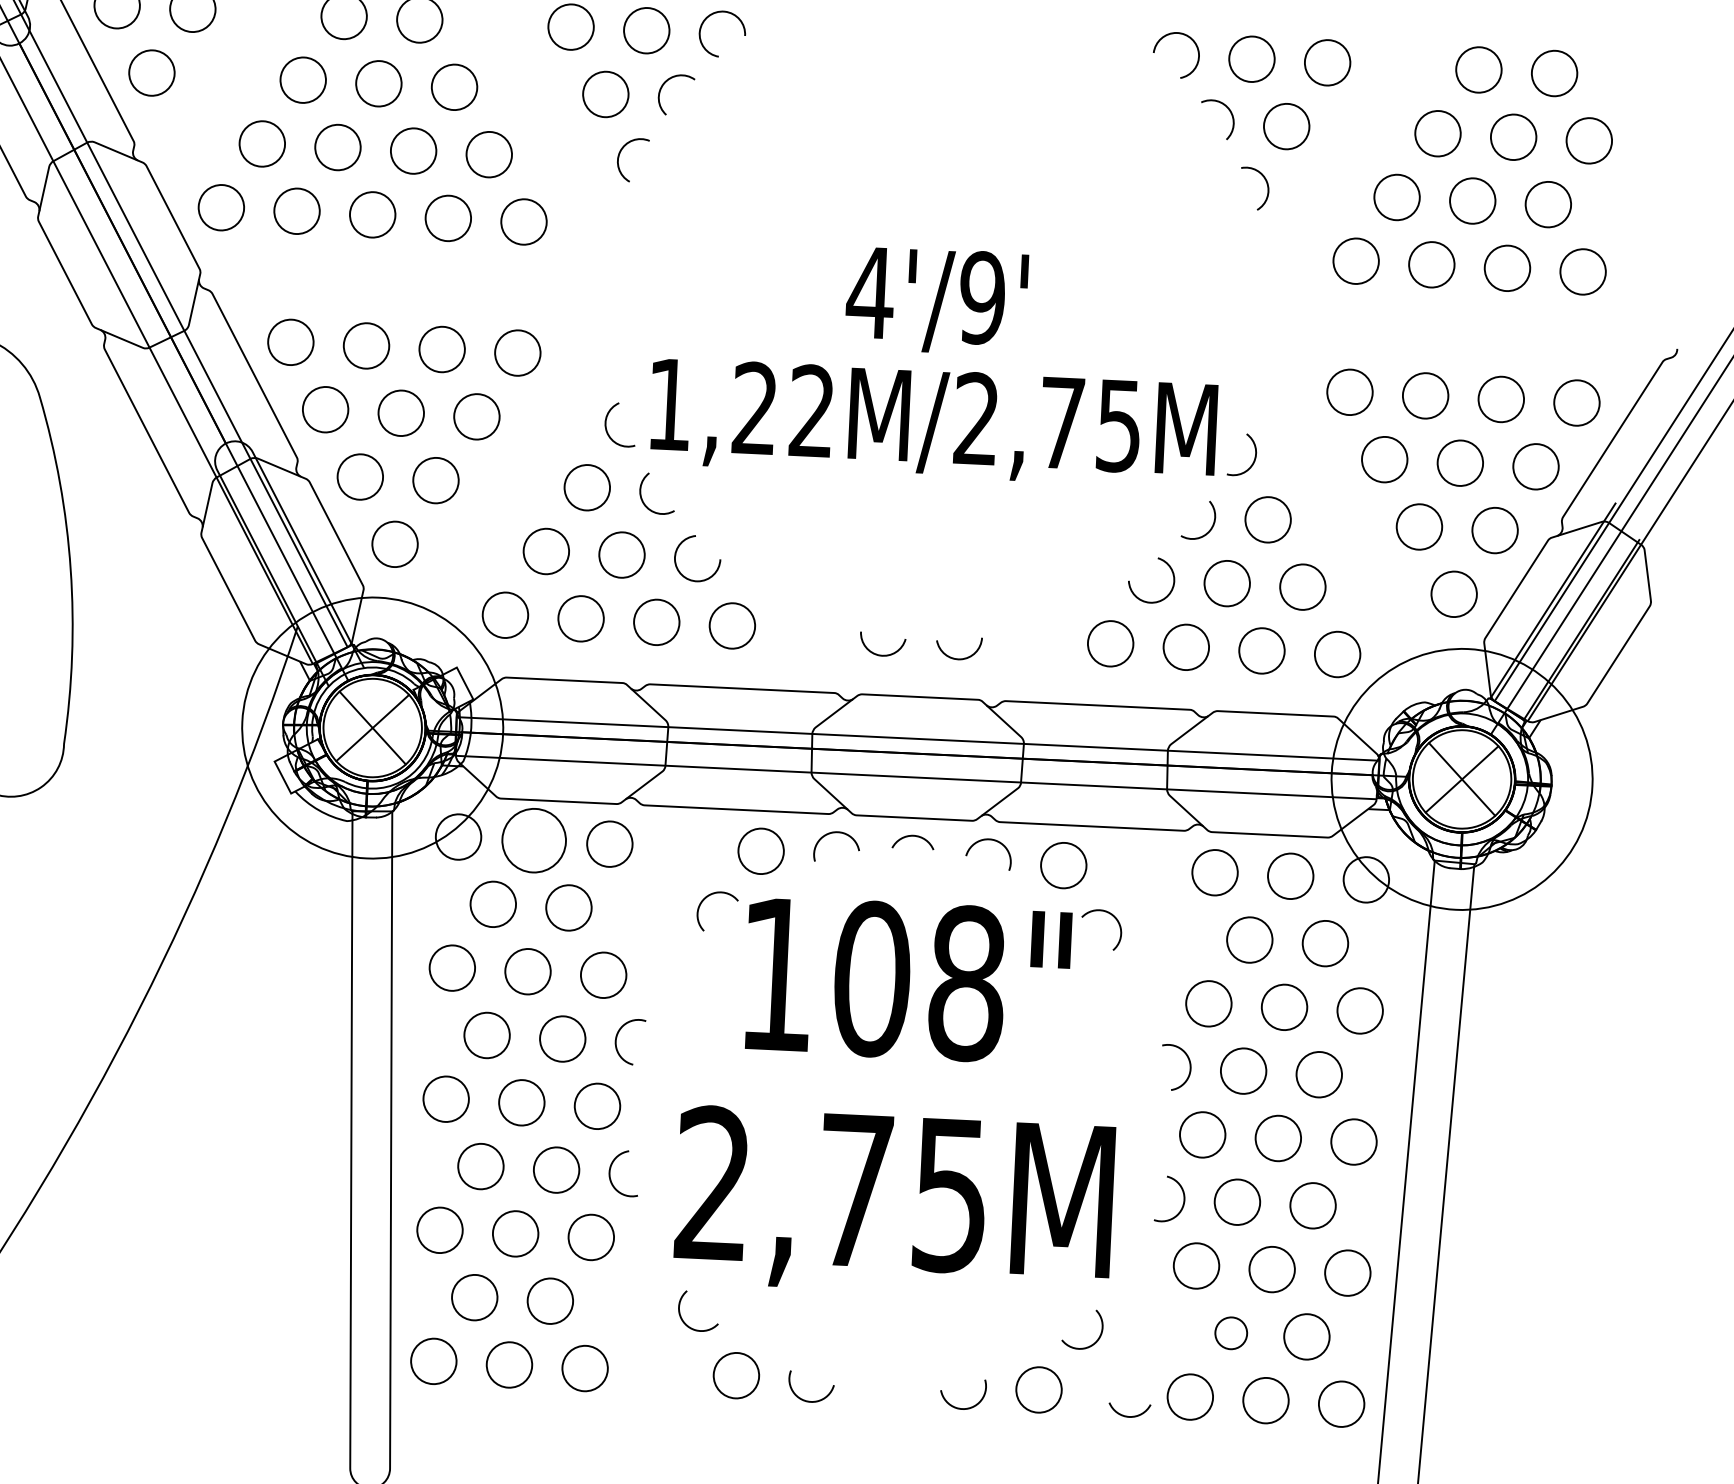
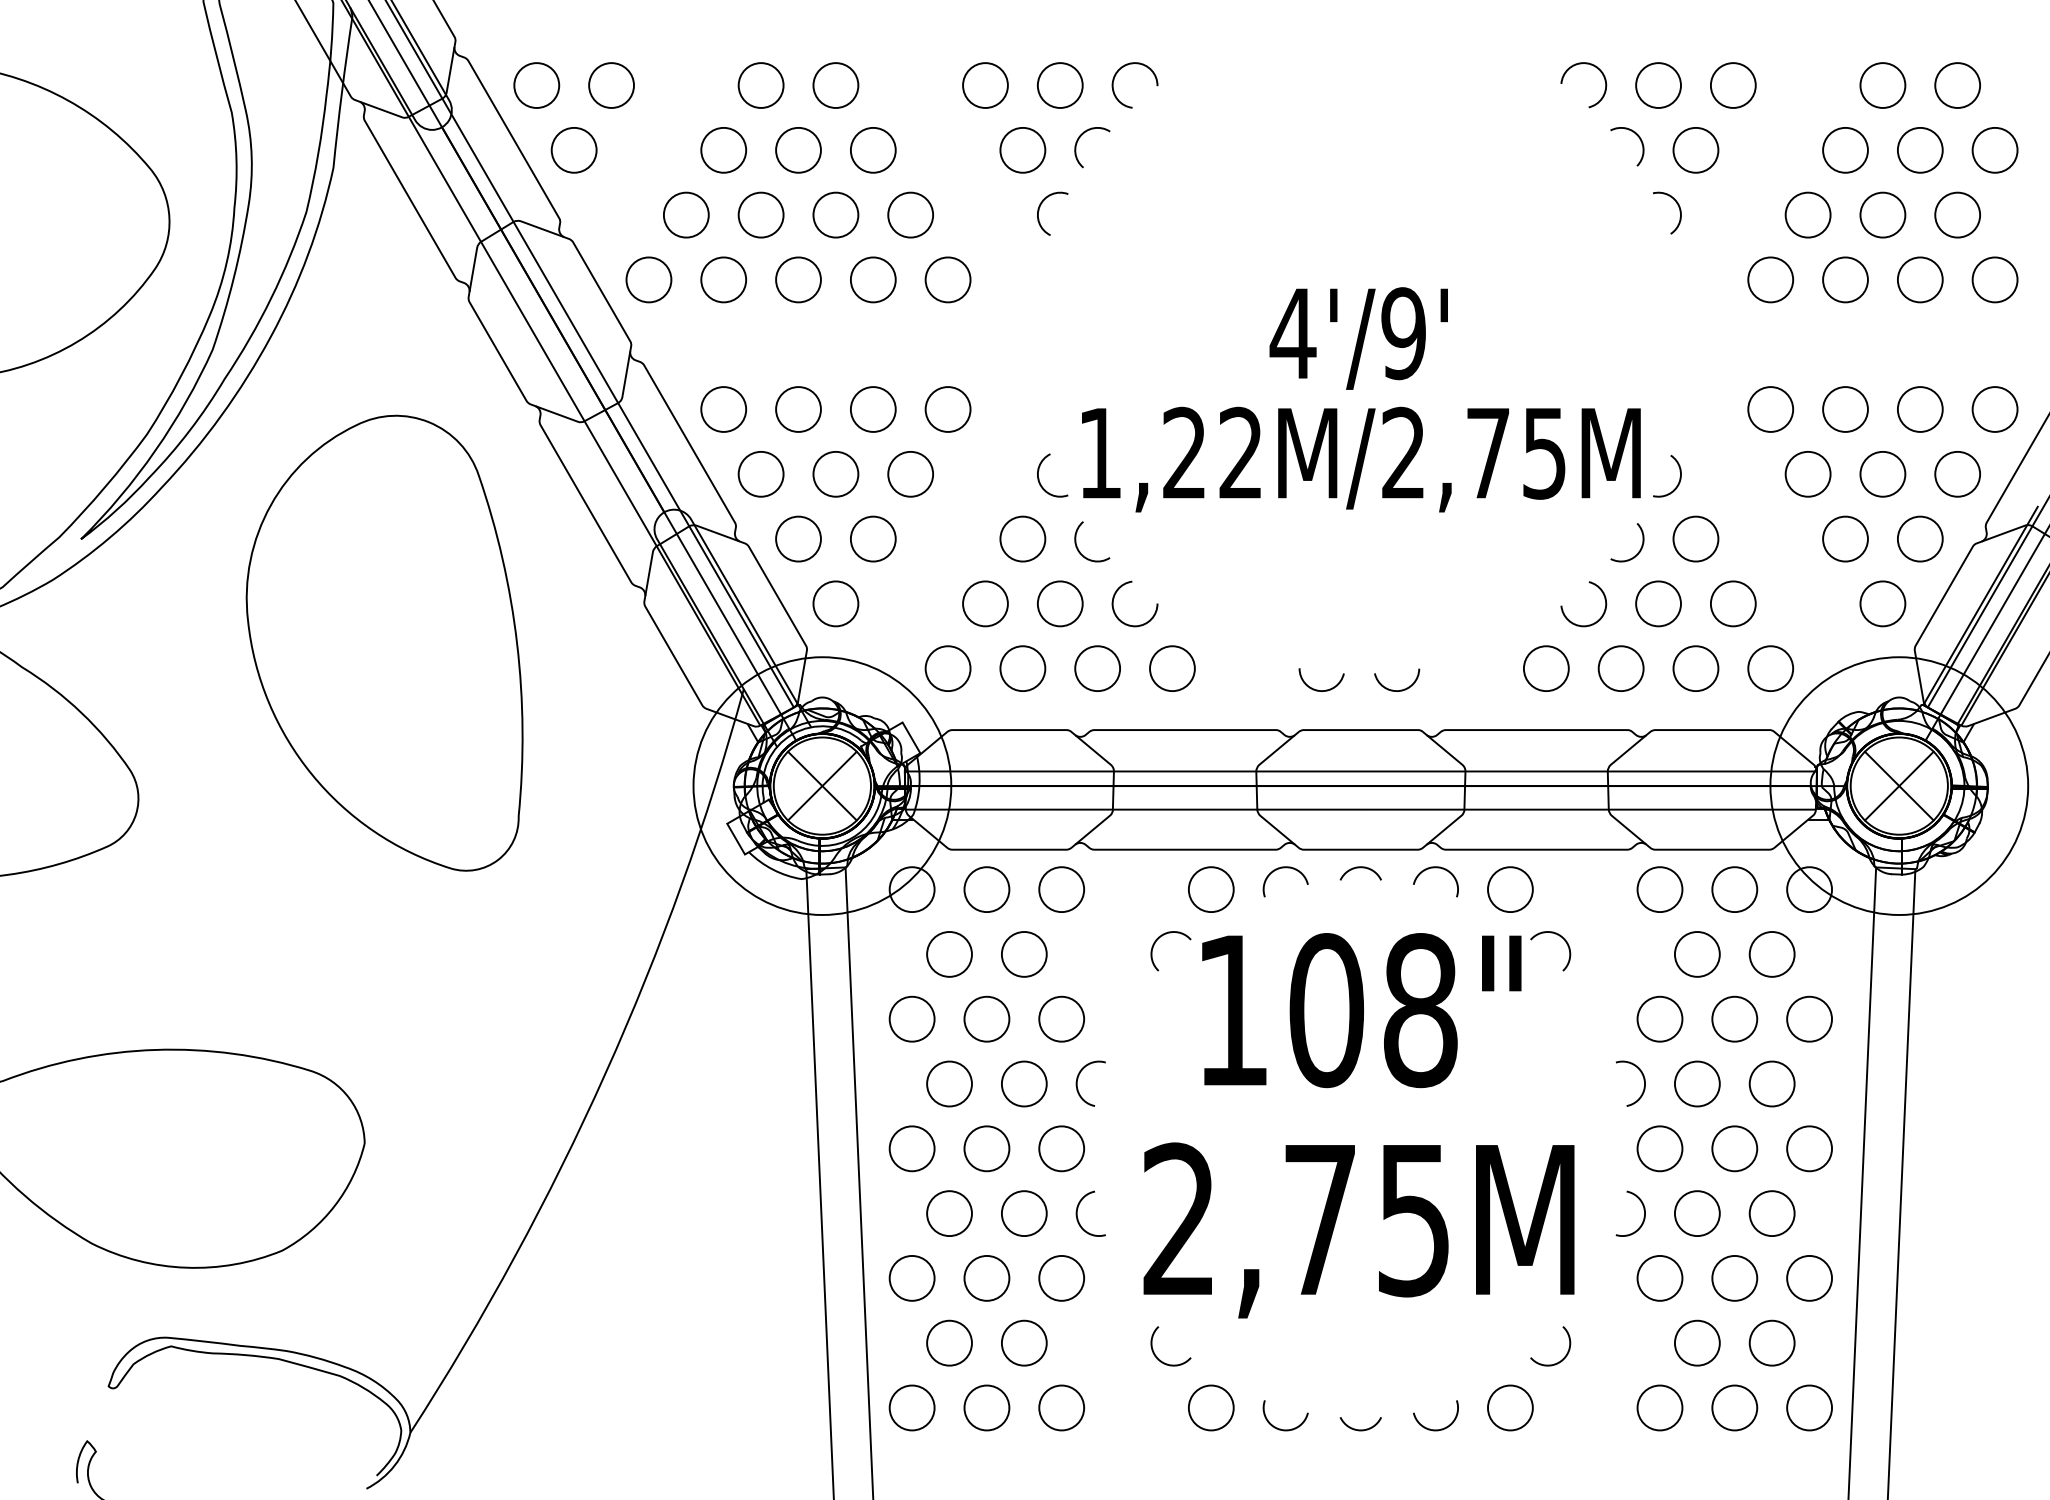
circle: (533, 840) -> (986, 889), size x0.71
circle: (1230, 1332) -> (1696, 1342), size x1.43
arc: (1129, 1416) -> (1360, 1429), moved

